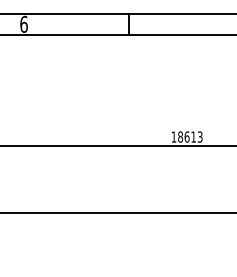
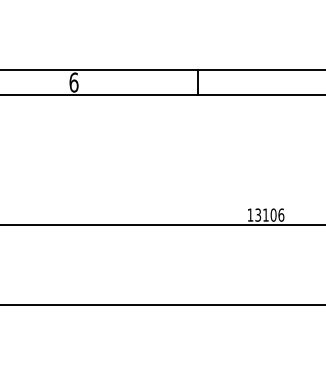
text: (190, 136) -> (269, 214), 18613 -> 13106

